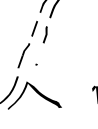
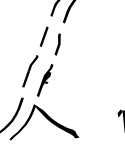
fill: (34, 62) -> (43, 79), added

